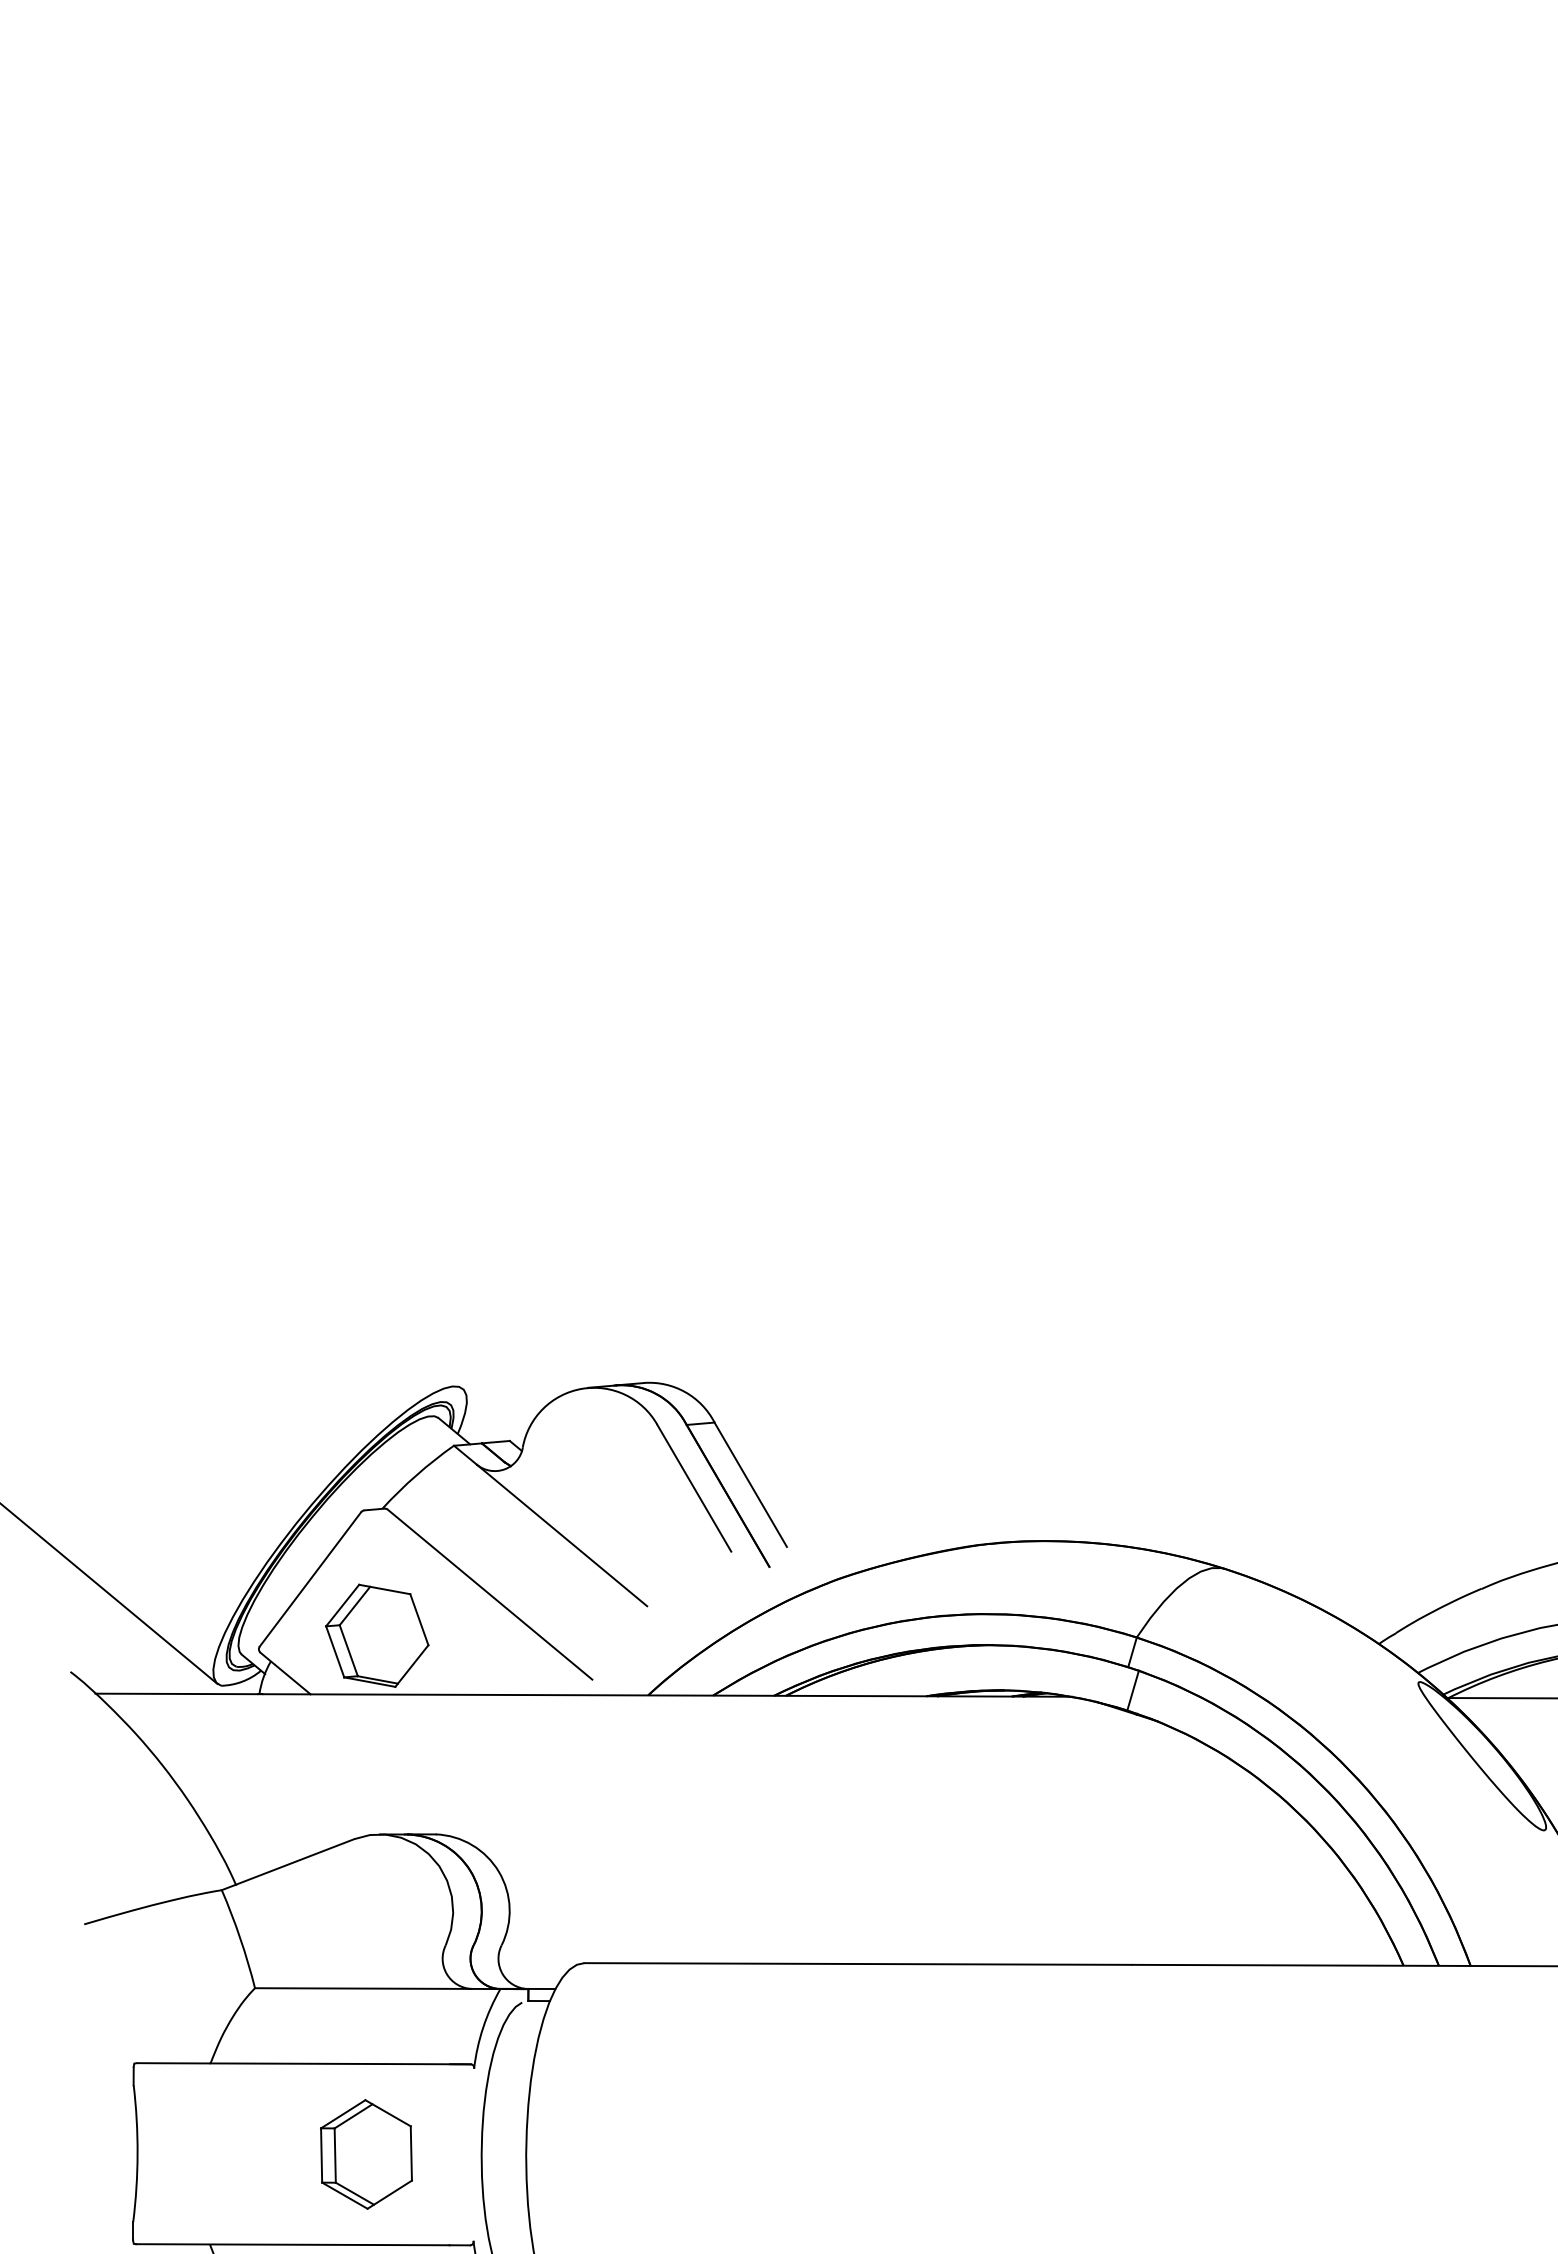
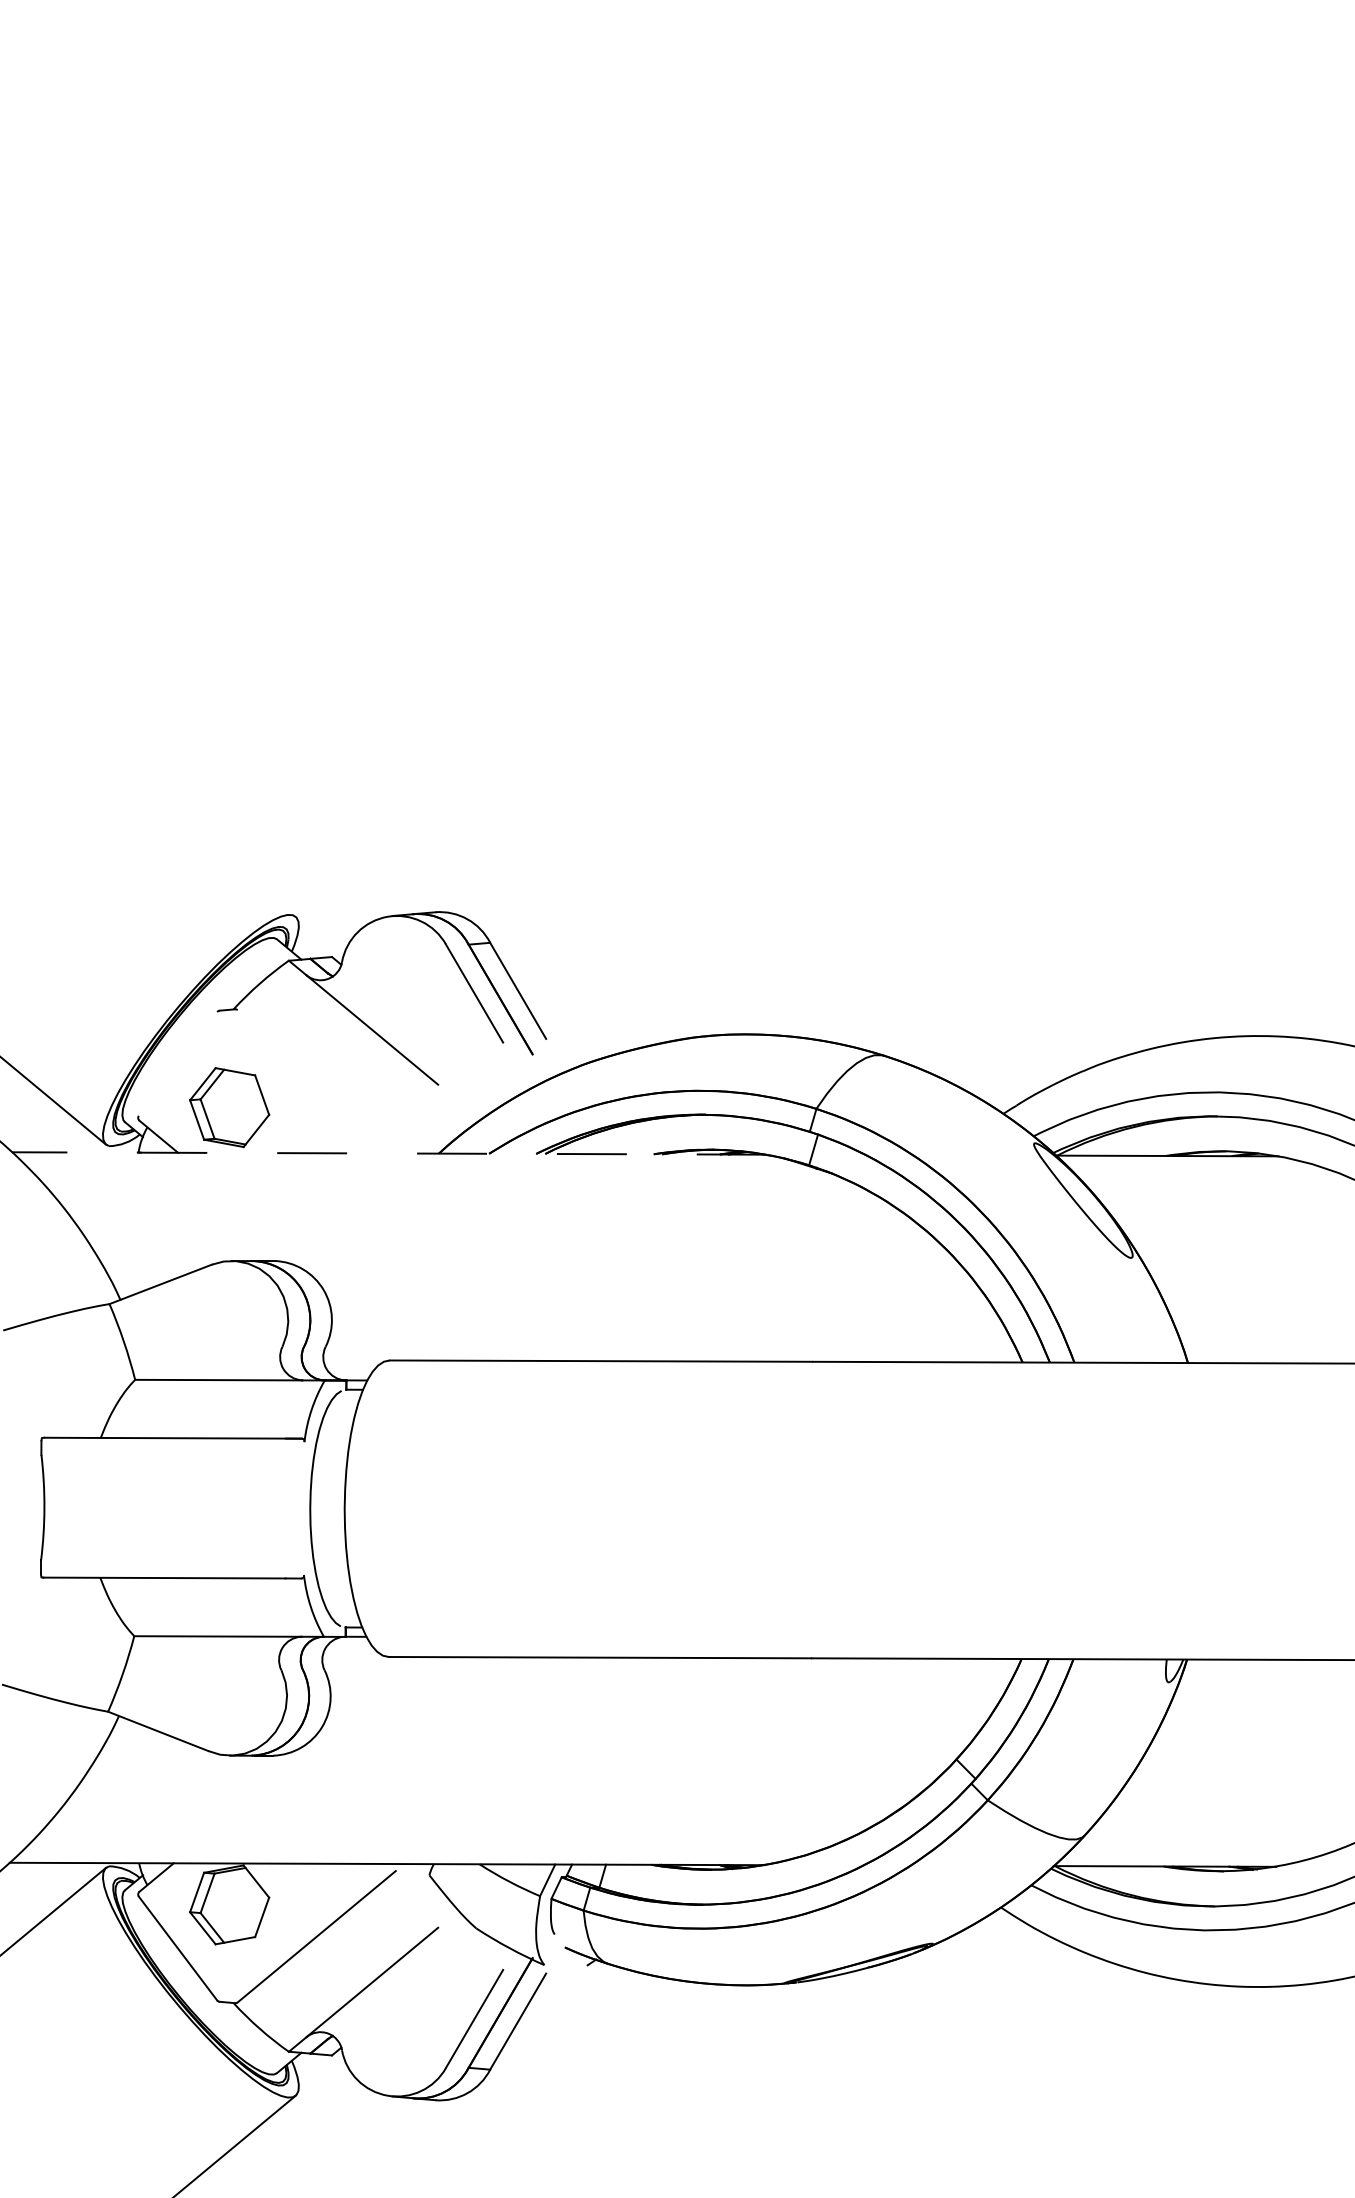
line: (309, 1578) -> (177, 1063), removed
line: (489, 1594) -> (316, 1075), removed
line: (582, 1695) -> (388, 1153), solid -> dashed
part: (366, 2154) -> (221, 1508), removed

